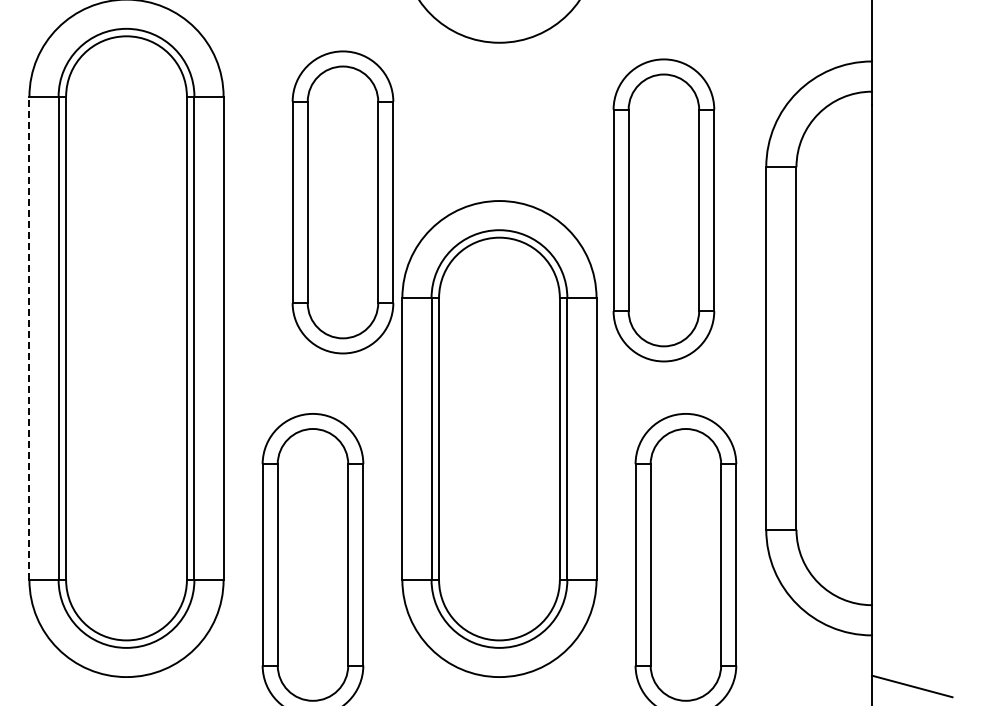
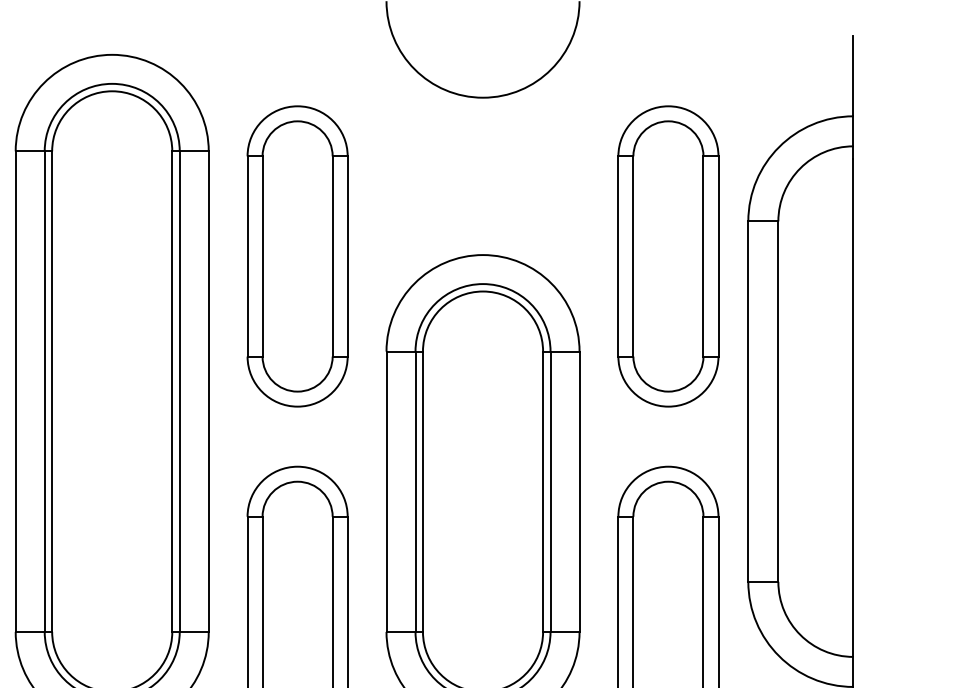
part: (342, 202) -> (297, 256), moved
part: (663, 210) -> (668, 256), moved
line: (29, 338) -> (15, 391), dashed -> solid

